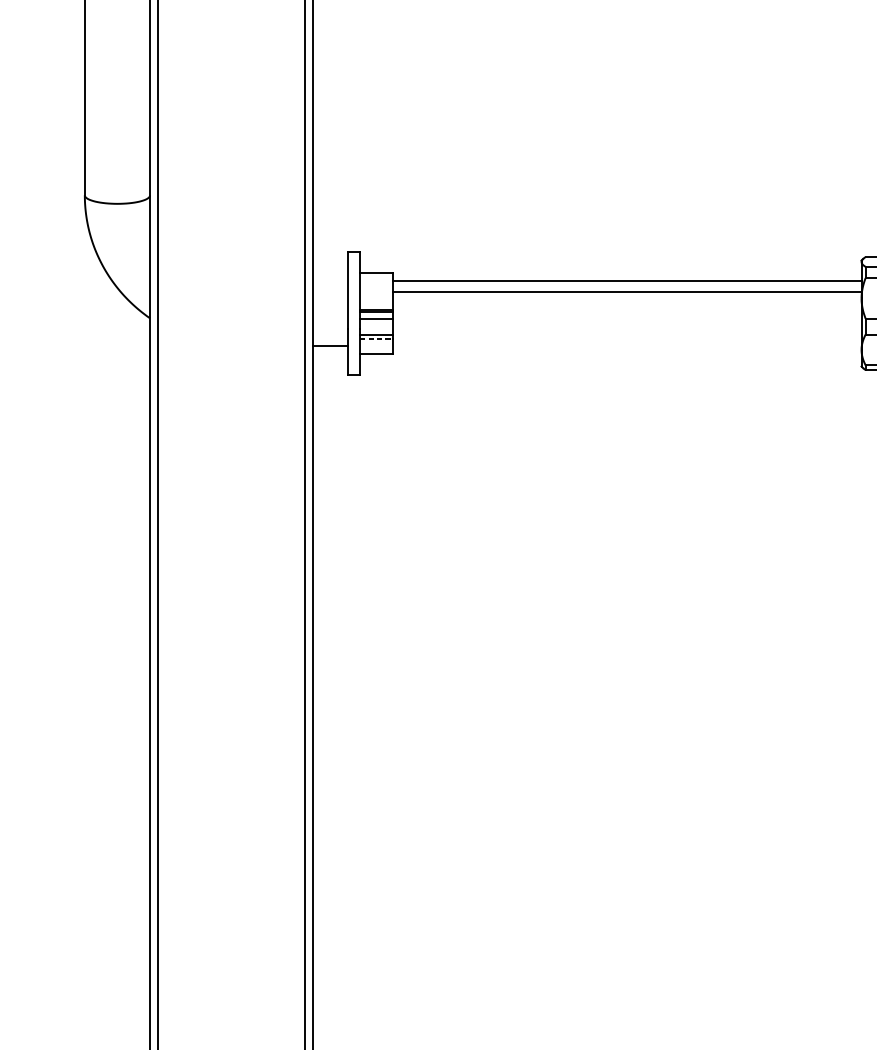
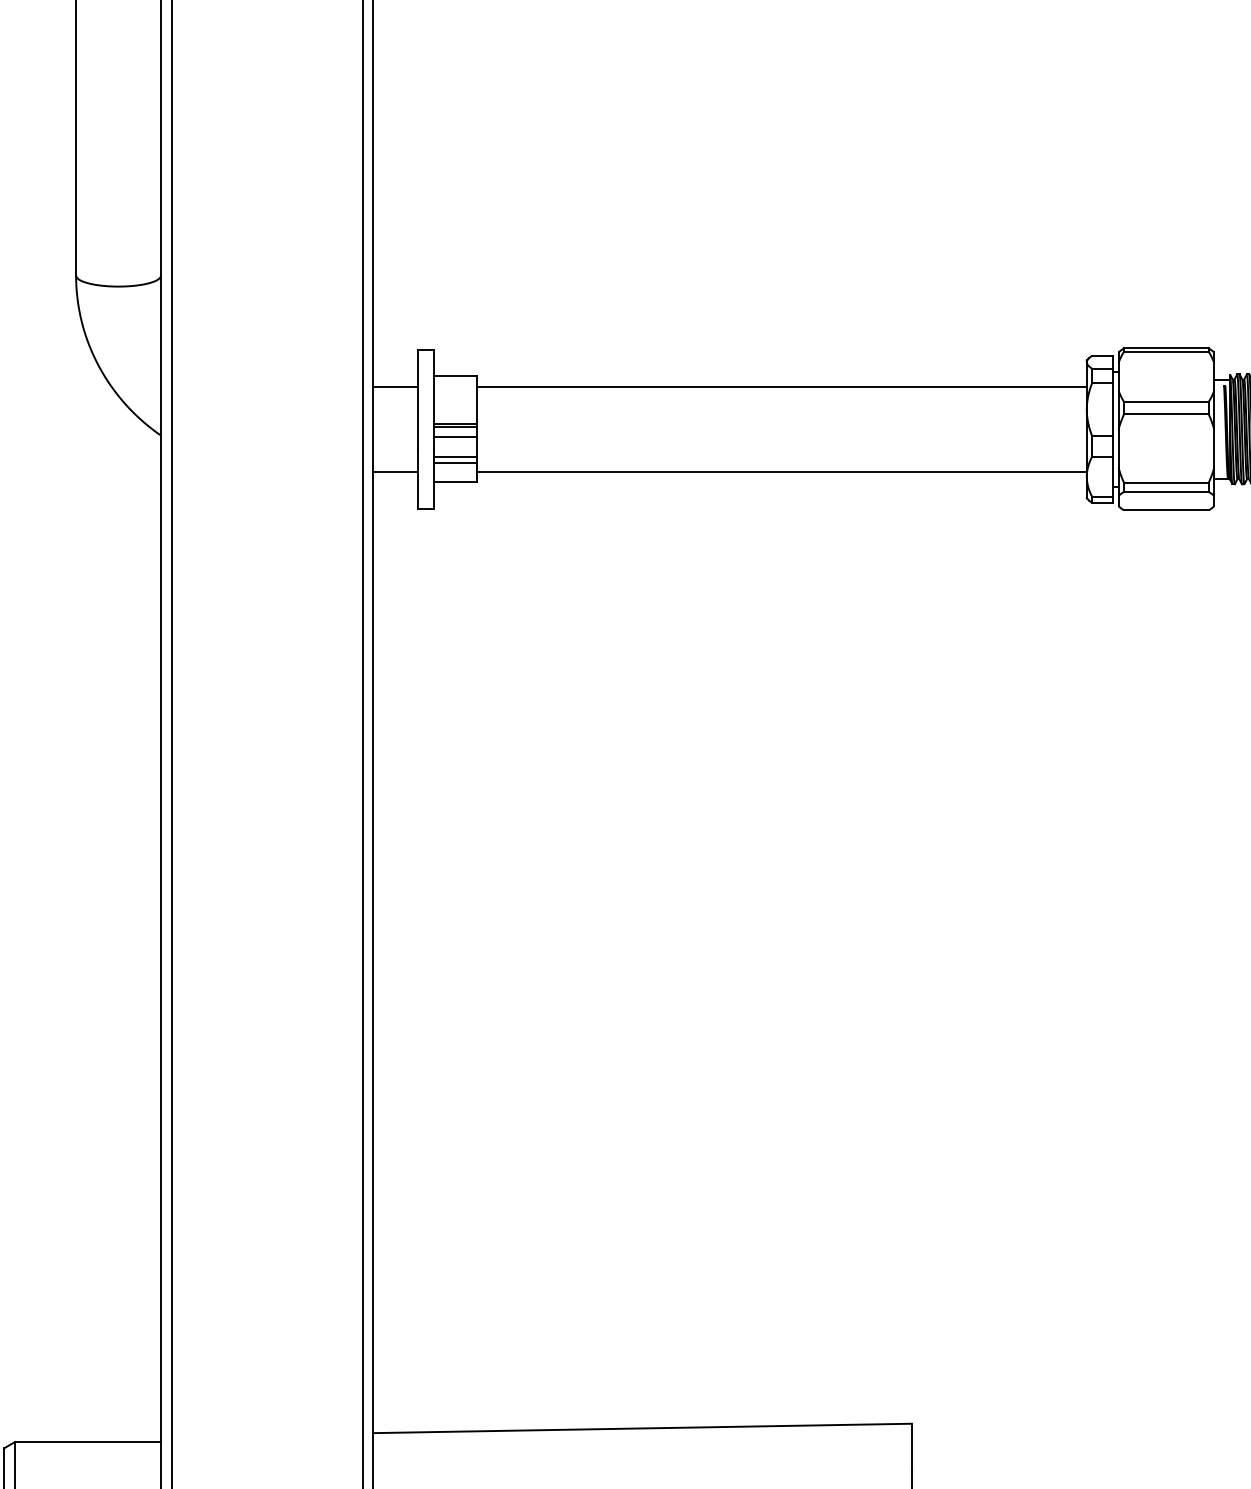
line: (330, 280) -> (395, 386), added
line: (626, 291) -> (781, 471), moved
line: (376, 339) -> (455, 463), dashed -> solid

